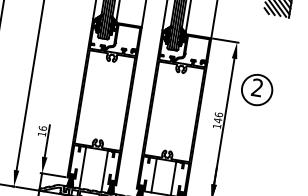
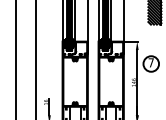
text: (256, 86) -> (150, 62), 2 -> 7

